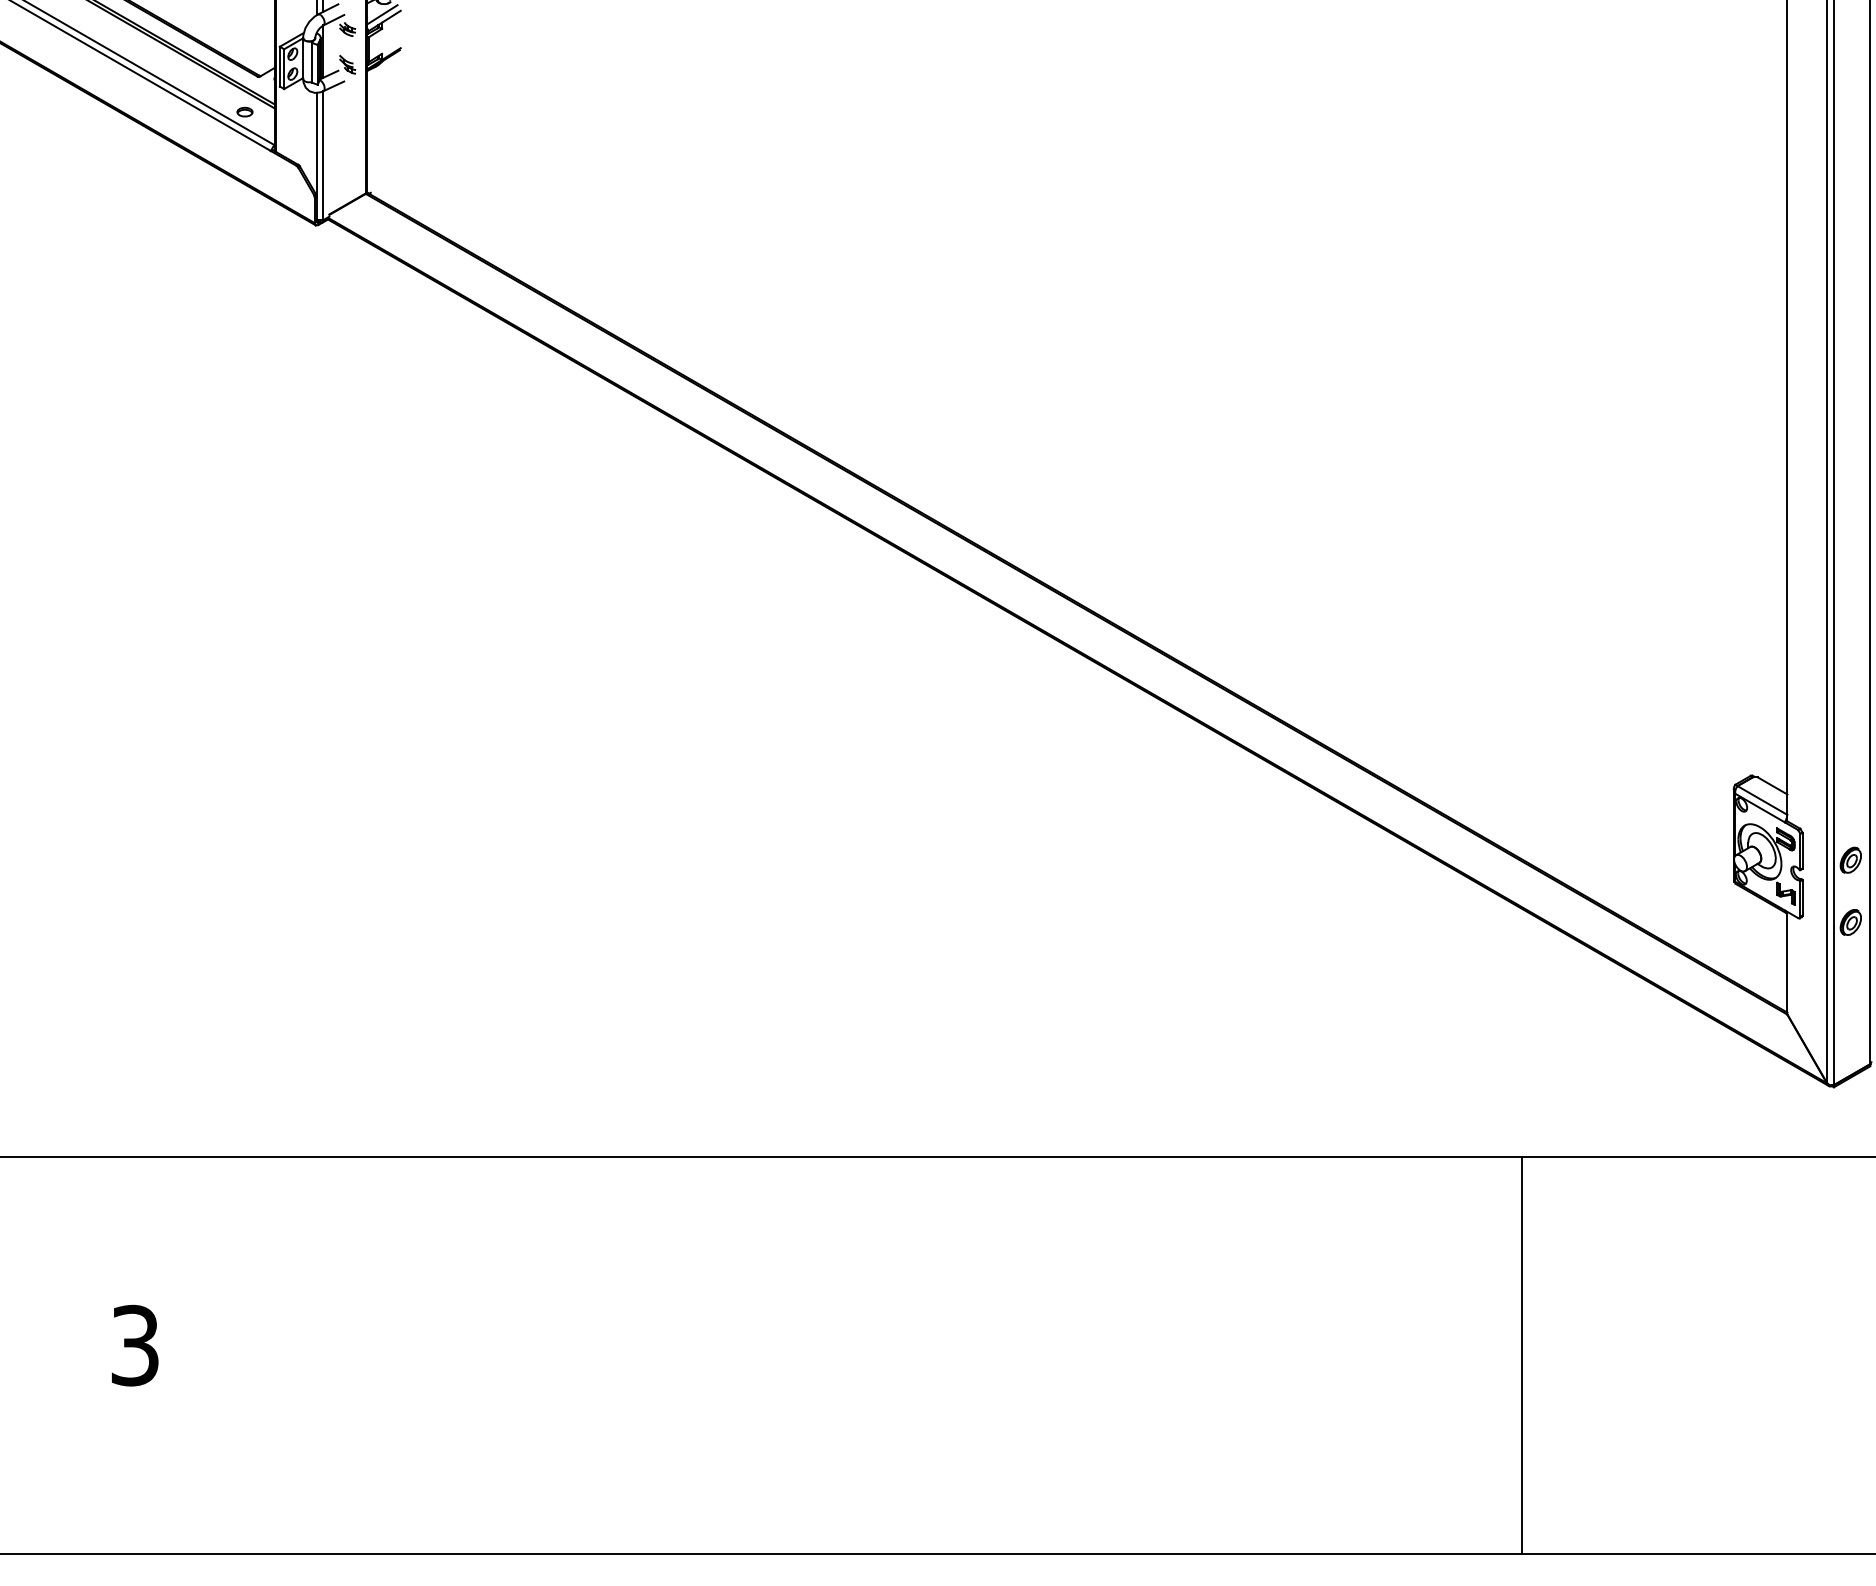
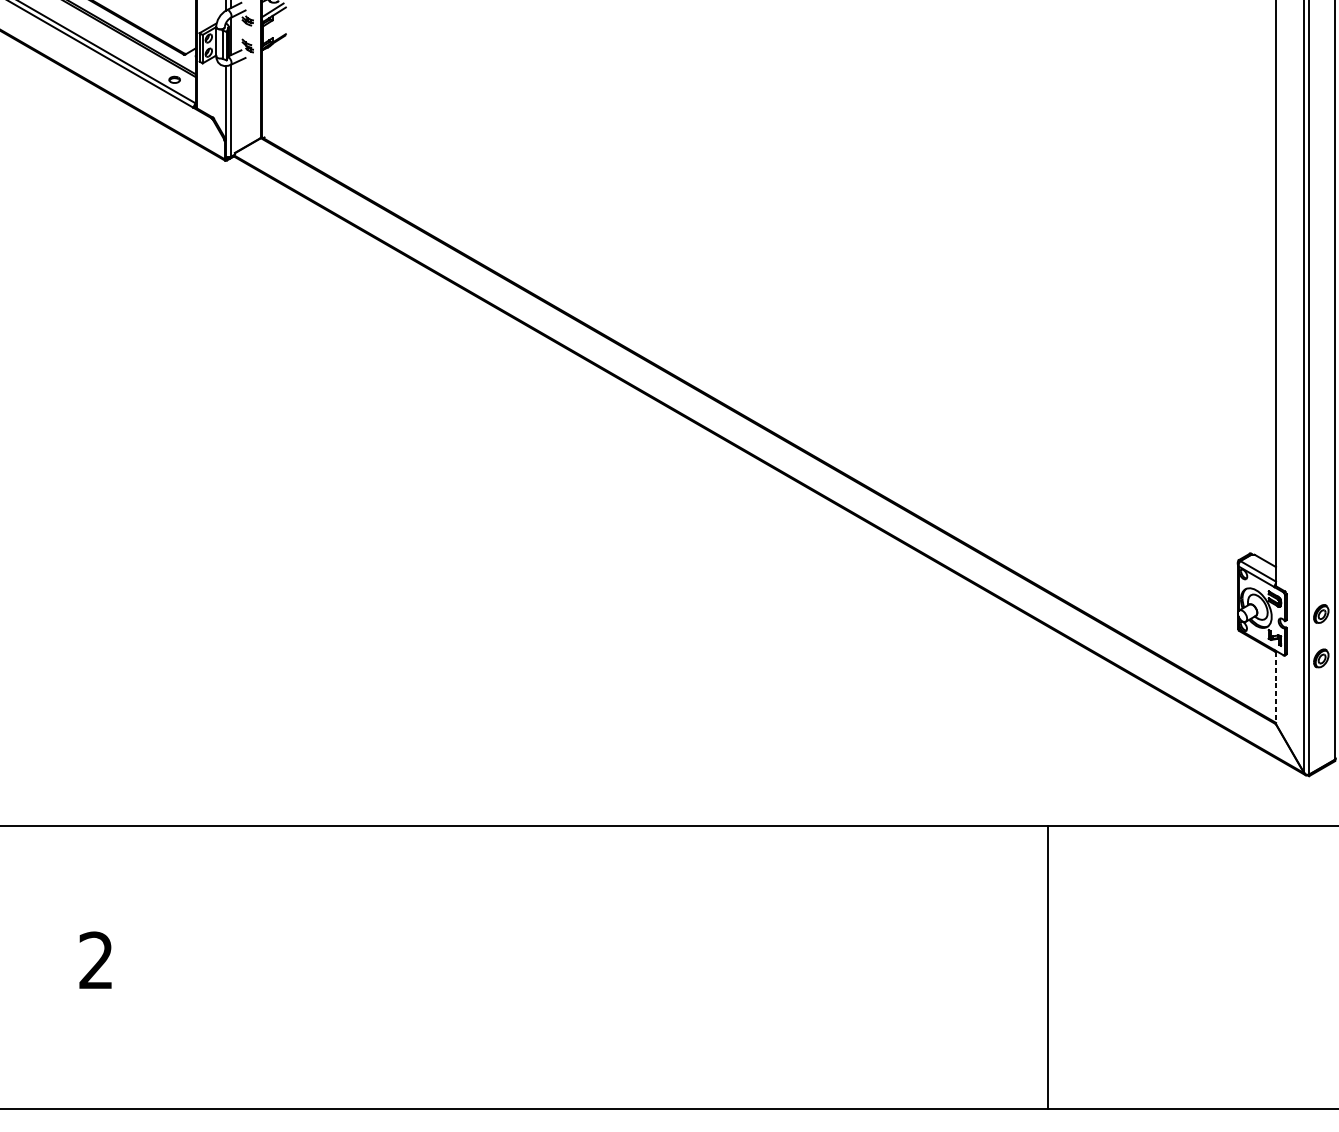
line: (1787, 964) -> (1276, 688), solid -> dashed
text: (134, 1345) -> (95, 960), 3 -> 2
line: (1521, 1355) -> (1047, 967), moved

